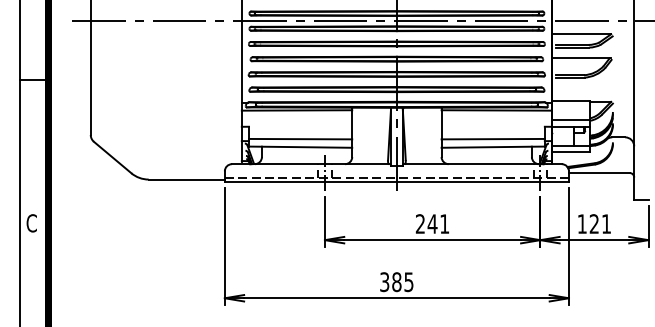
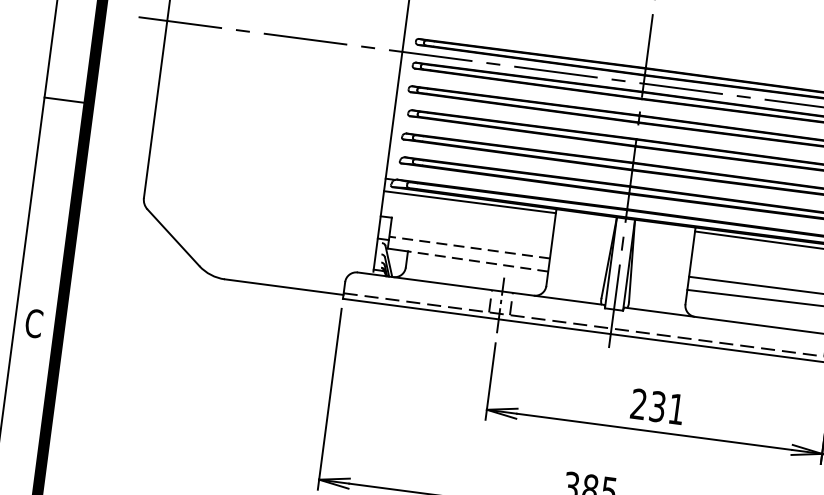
line: (300, 139) -> (469, 248), solid -> dashed
line: (306, 147) -> (477, 261), solid -> dashed
text: (432, 223) -> (657, 405), 241 -> 231

